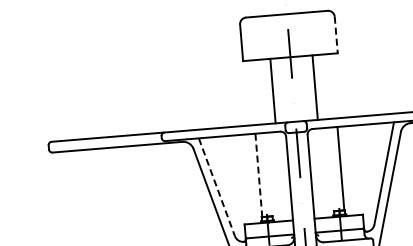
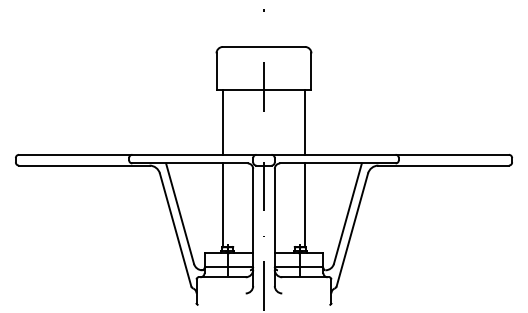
line: (336, 35) -> (311, 72), dashed -> solid
line: (315, 87) -> (305, 122), moved
line: (272, 91) -> (222, 122), moved
line: (258, 175) -> (222, 205), dashed -> solid
line: (217, 188) -> (180, 214), dashed -> solid

